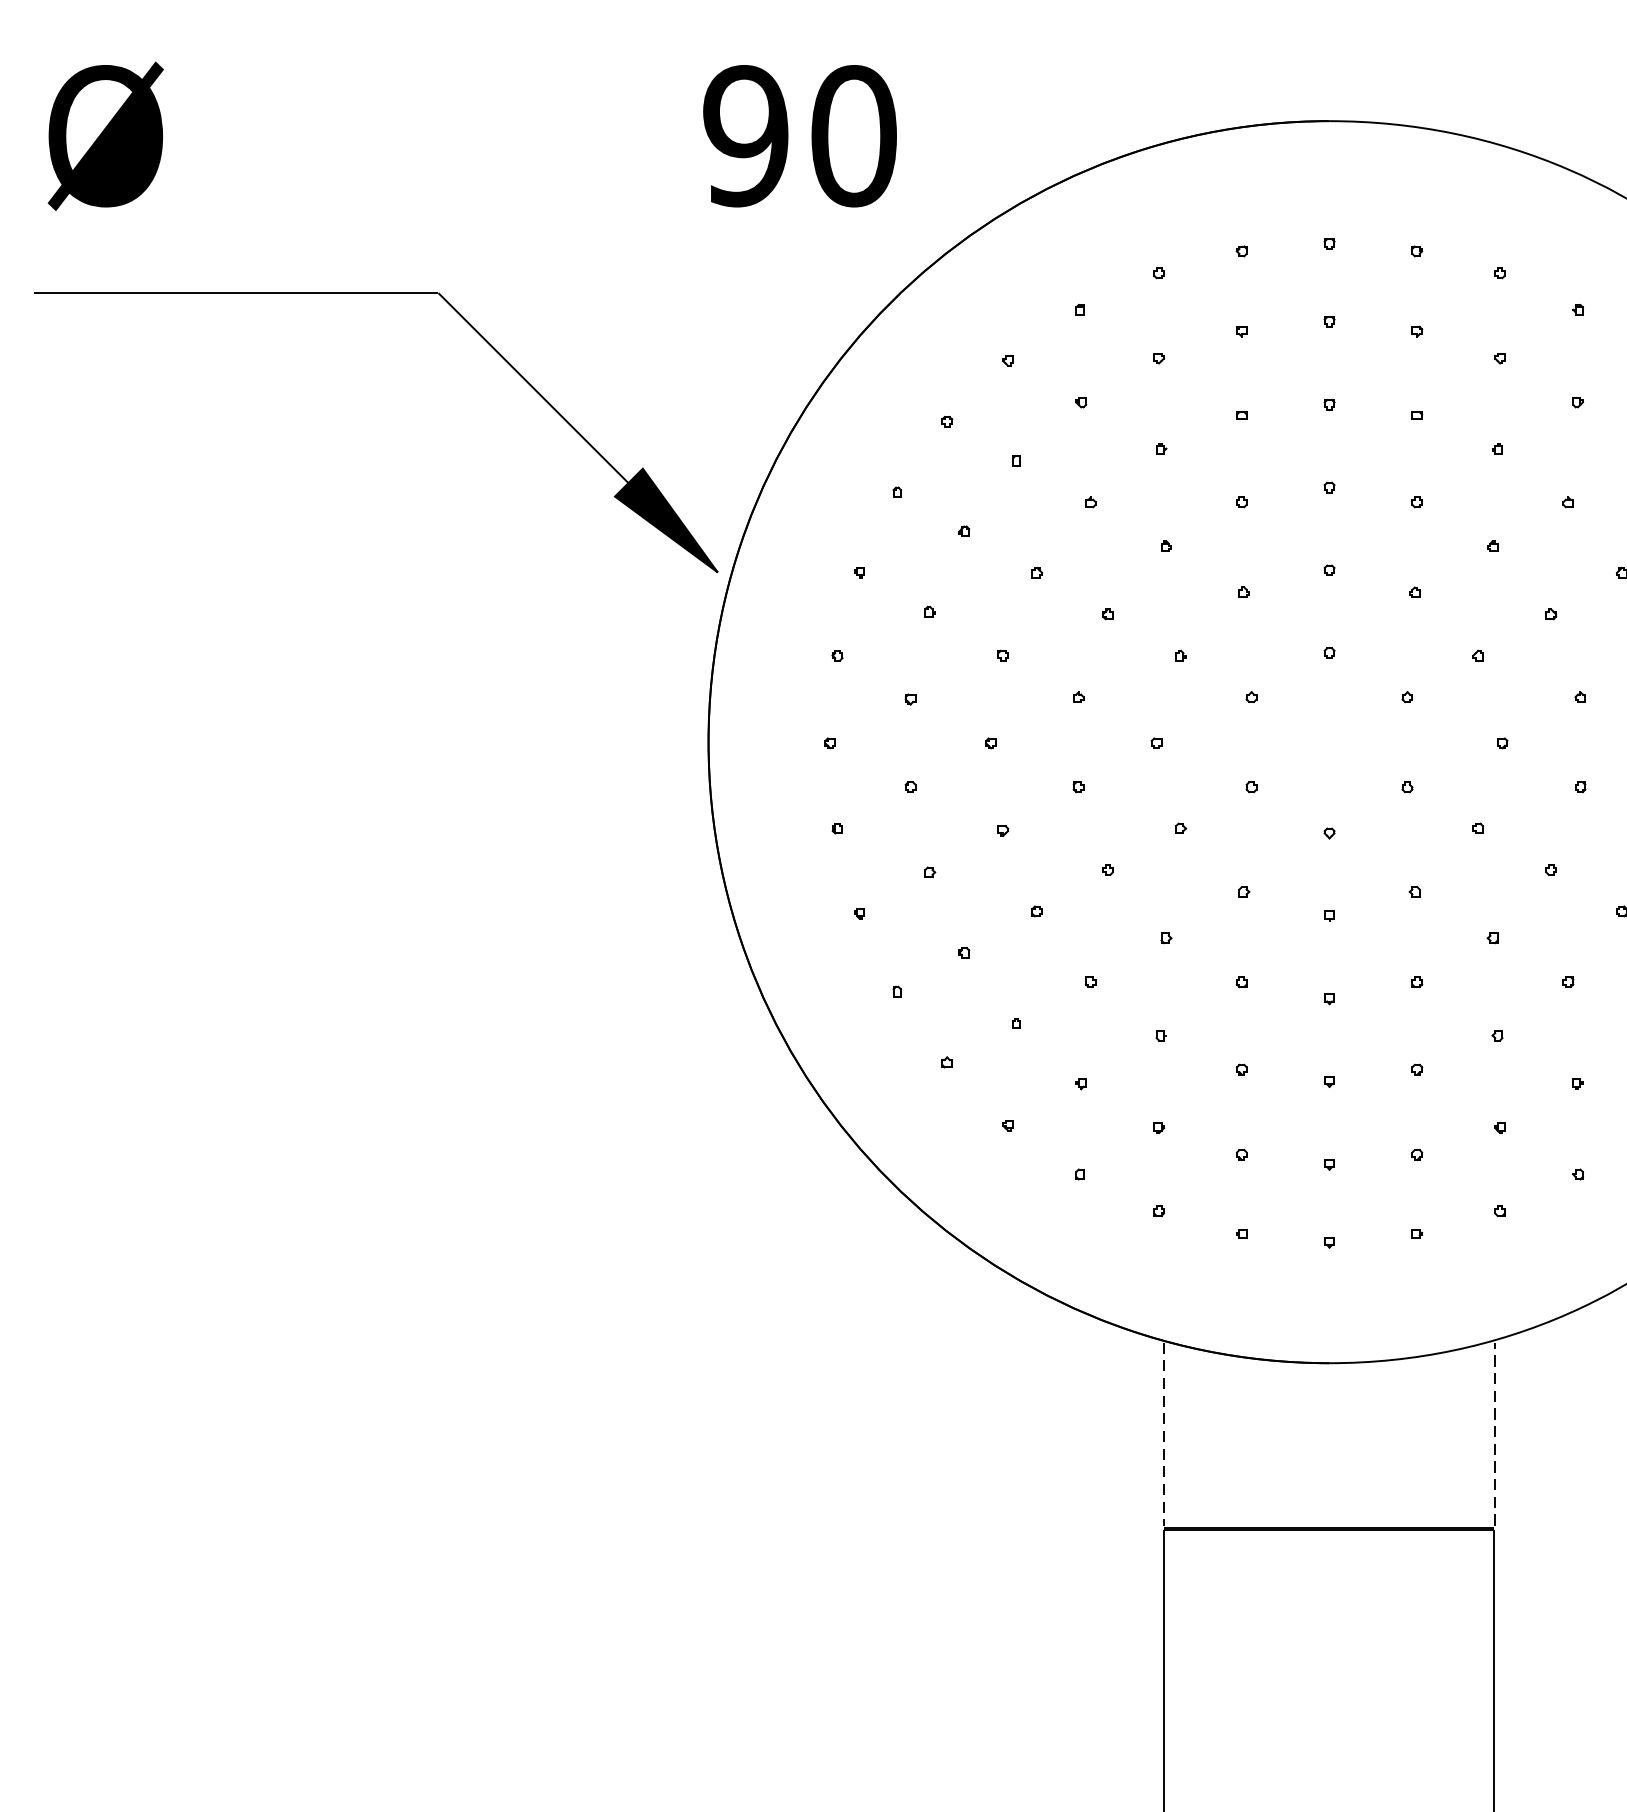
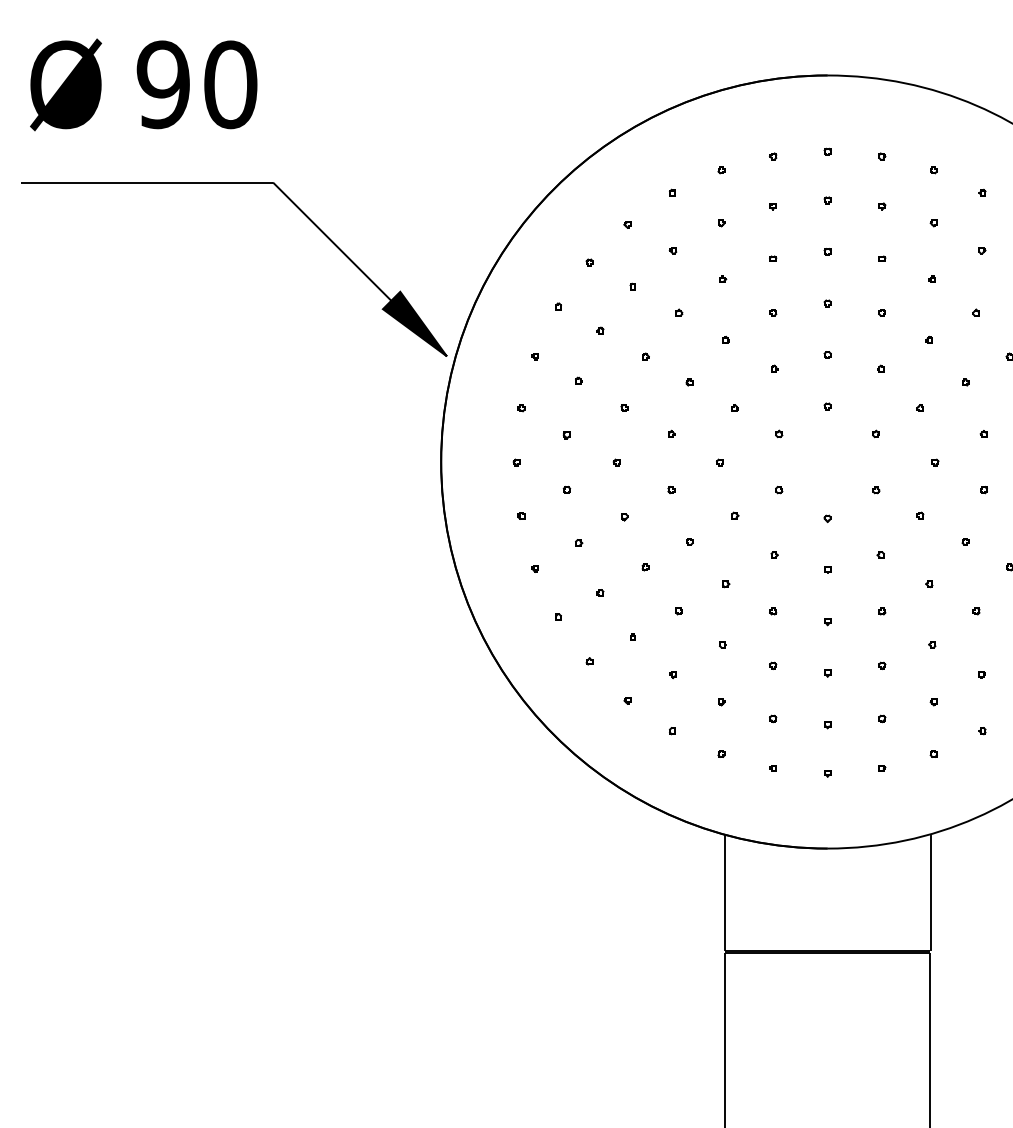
text: (799, 135) -> (196, 84), moved
line: (1494, 1433) -> (930, 892), dashed -> solid
line: (1163, 1435) -> (724, 893), dashed -> solid

